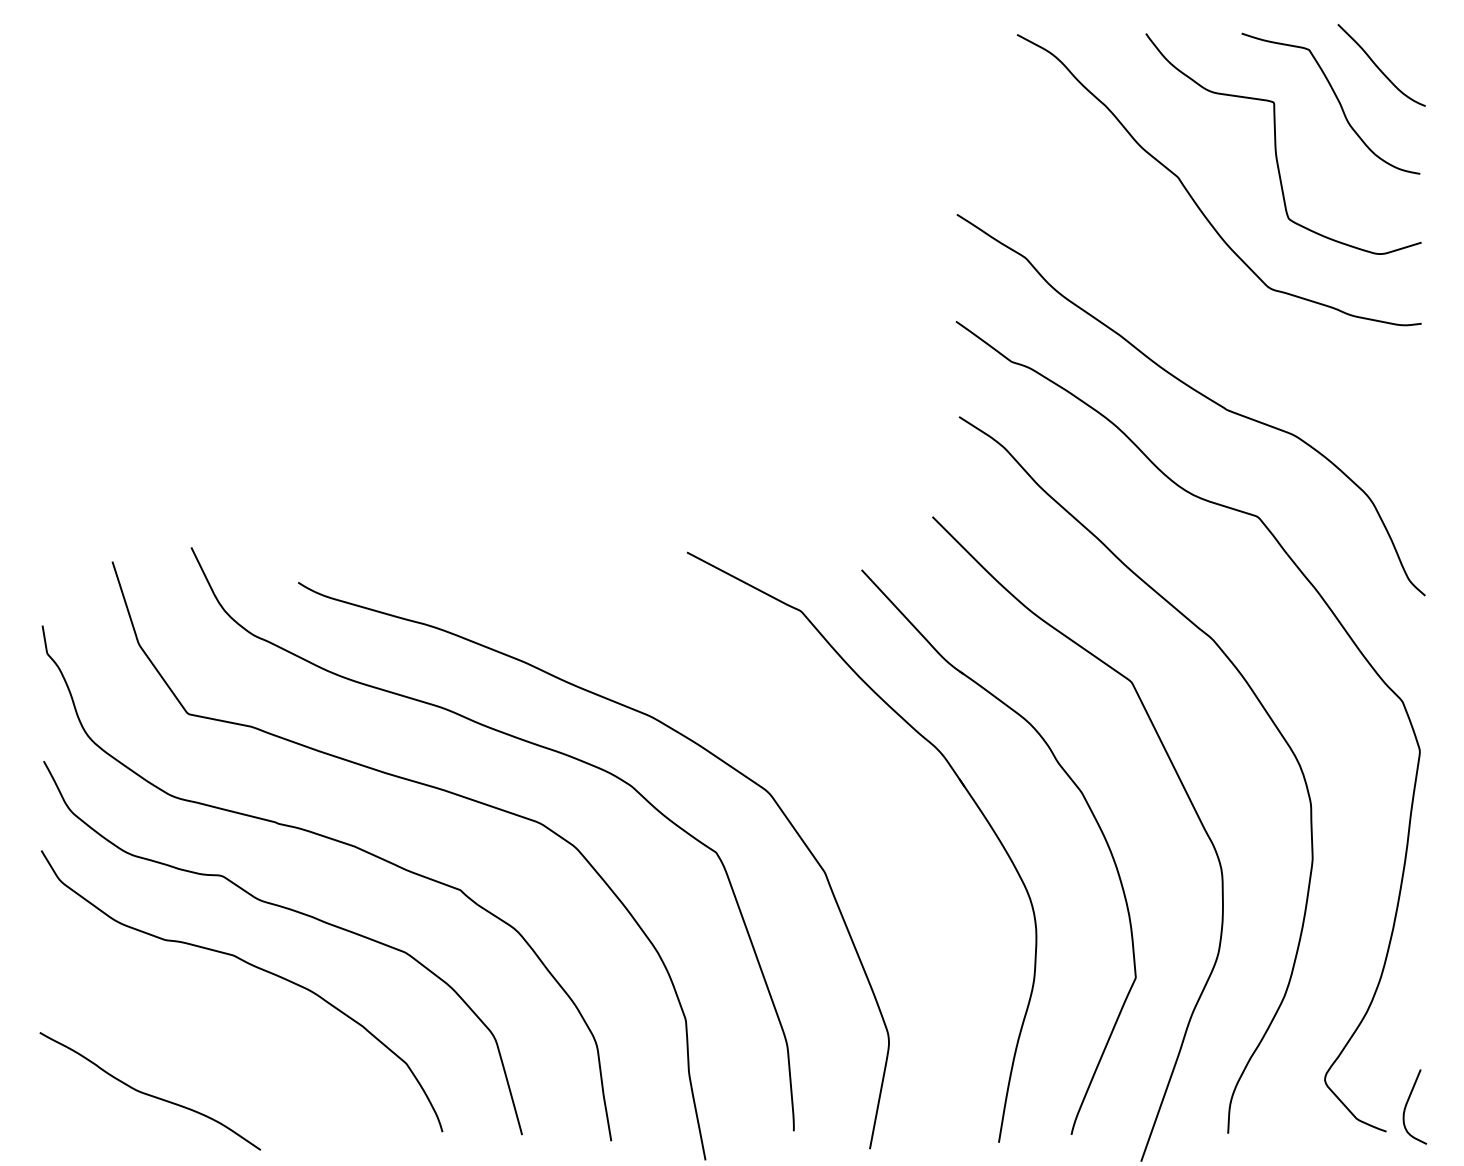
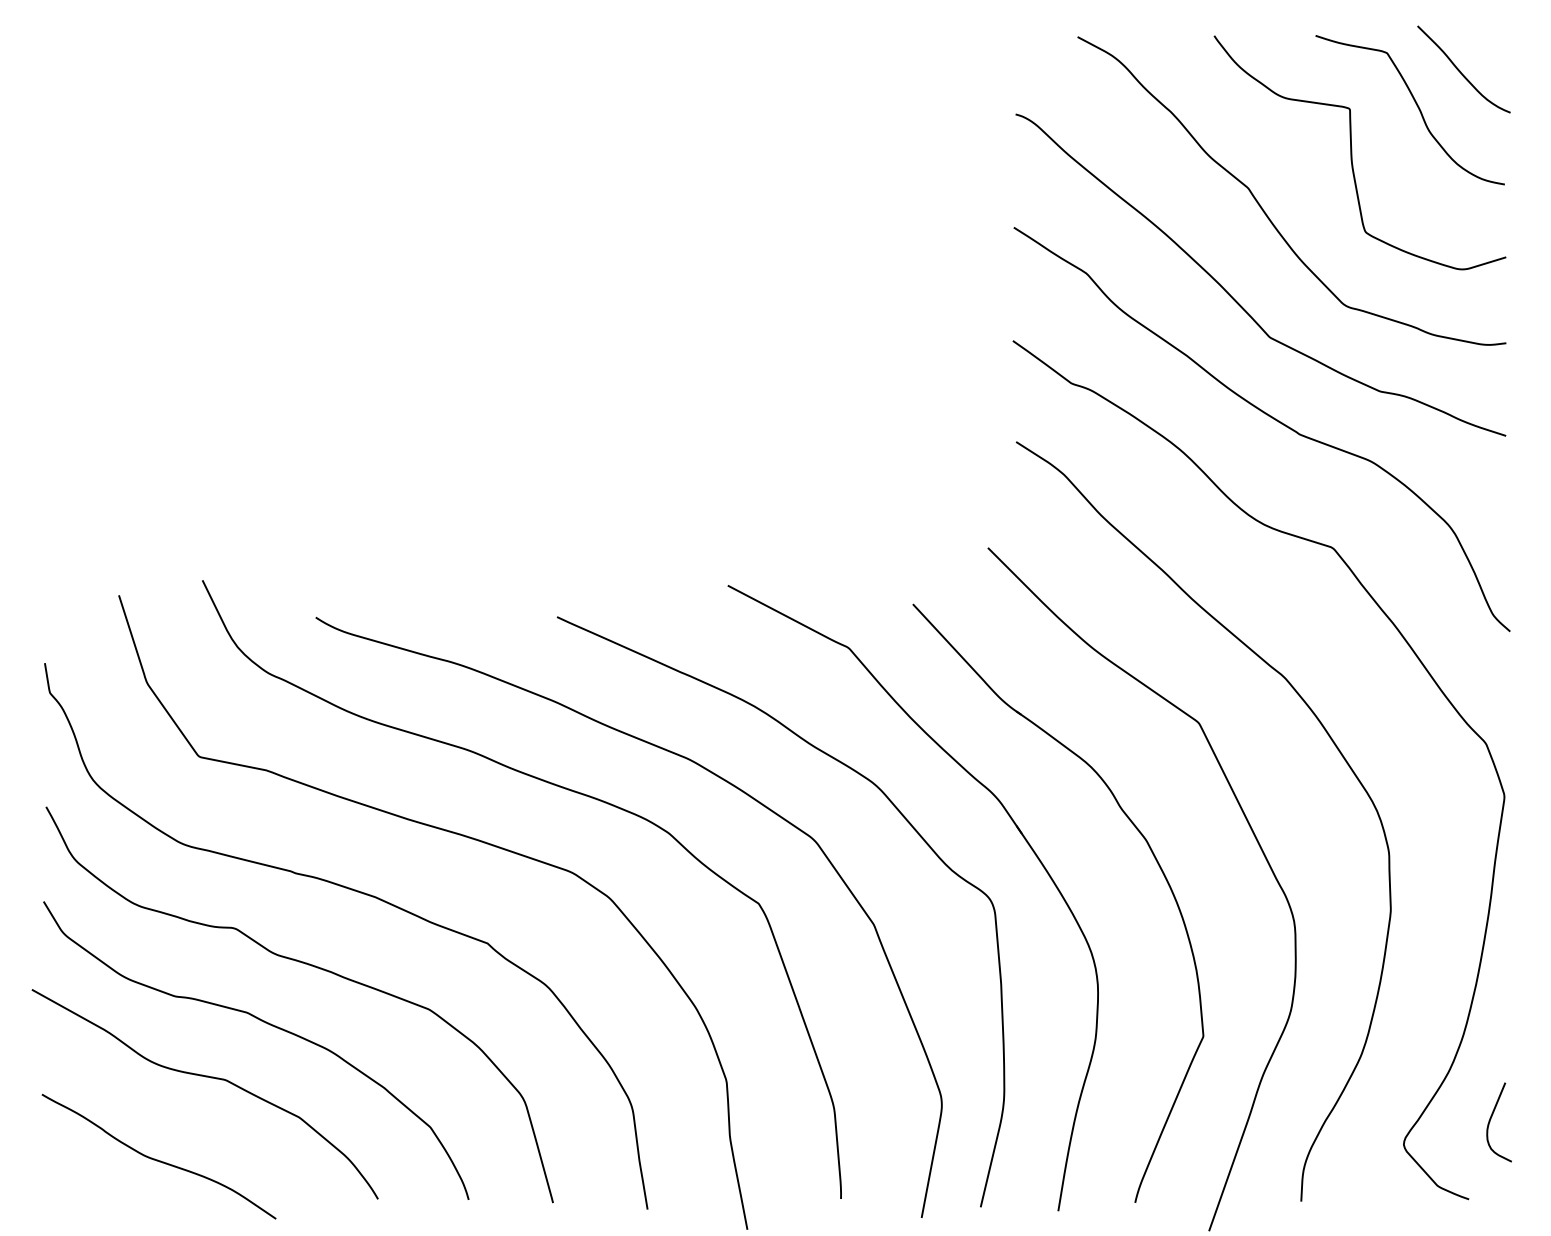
curve: (1166, 282) -> (1235, 299), added
curve: (846, 764) -> (896, 810), added
curve: (198, 1017) -> (210, 1078), added
curve: (1408, 1102) -> (1492, 1117), moved

